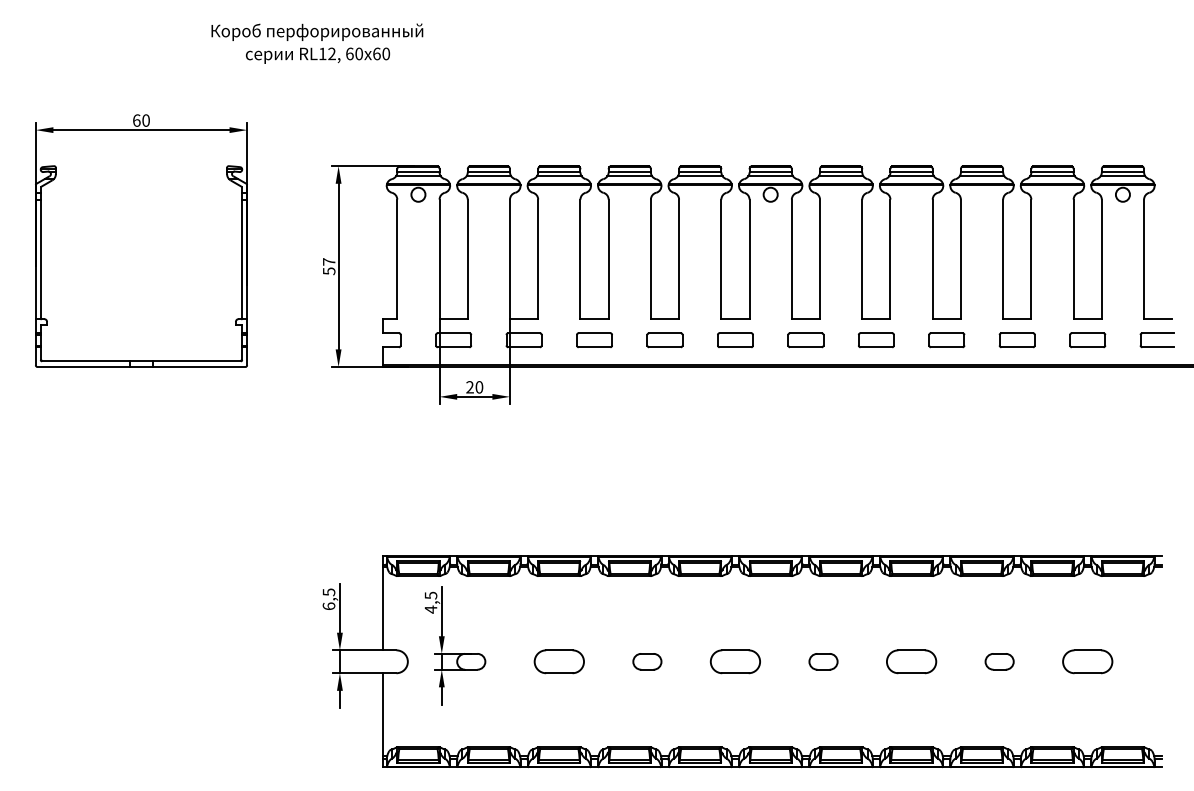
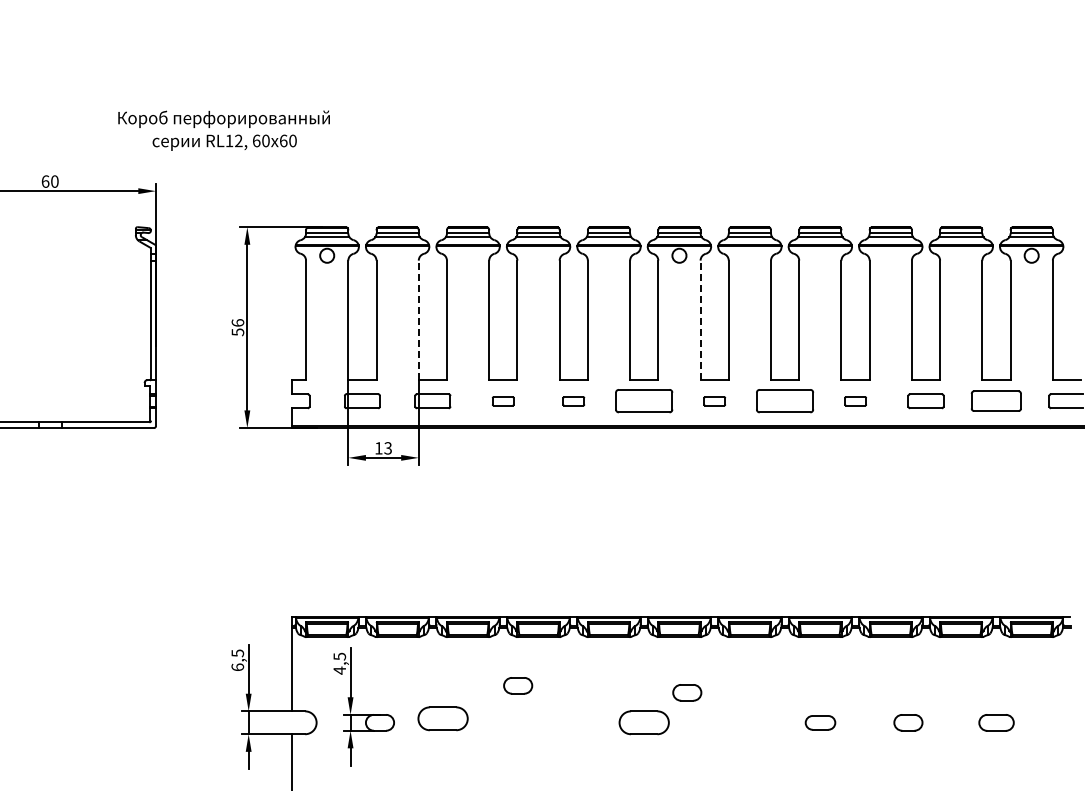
text: (317, 43) -> (224, 130), moved
line: (510, 259) -> (419, 320), solid -> dashed
line: (791, 259) -> (700, 320), solid -> dashed
text: (328, 261) -> (237, 322), 57 -> 56
part: (594, 340) -> (503, 401), size x0.6
part: (664, 340) -> (573, 401), size x0.6
part: (735, 340) -> (644, 401), size x1.6
part: (805, 340) -> (714, 401), size x0.6
part: (876, 340) -> (785, 401), size x1.6
part: (946, 340) -> (855, 401), size x0.6
part: (1087, 340) -> (996, 401), size x1.4
text: (474, 387) -> (383, 448), 20 -> 13
part: (558, 661) -> (442, 718), moved
part: (647, 661) -> (518, 685), moved
part: (823, 661) -> (687, 692), moved
part: (911, 661) -> (820, 722), size x0.6
part: (1087, 661) -> (996, 722), size x0.7

